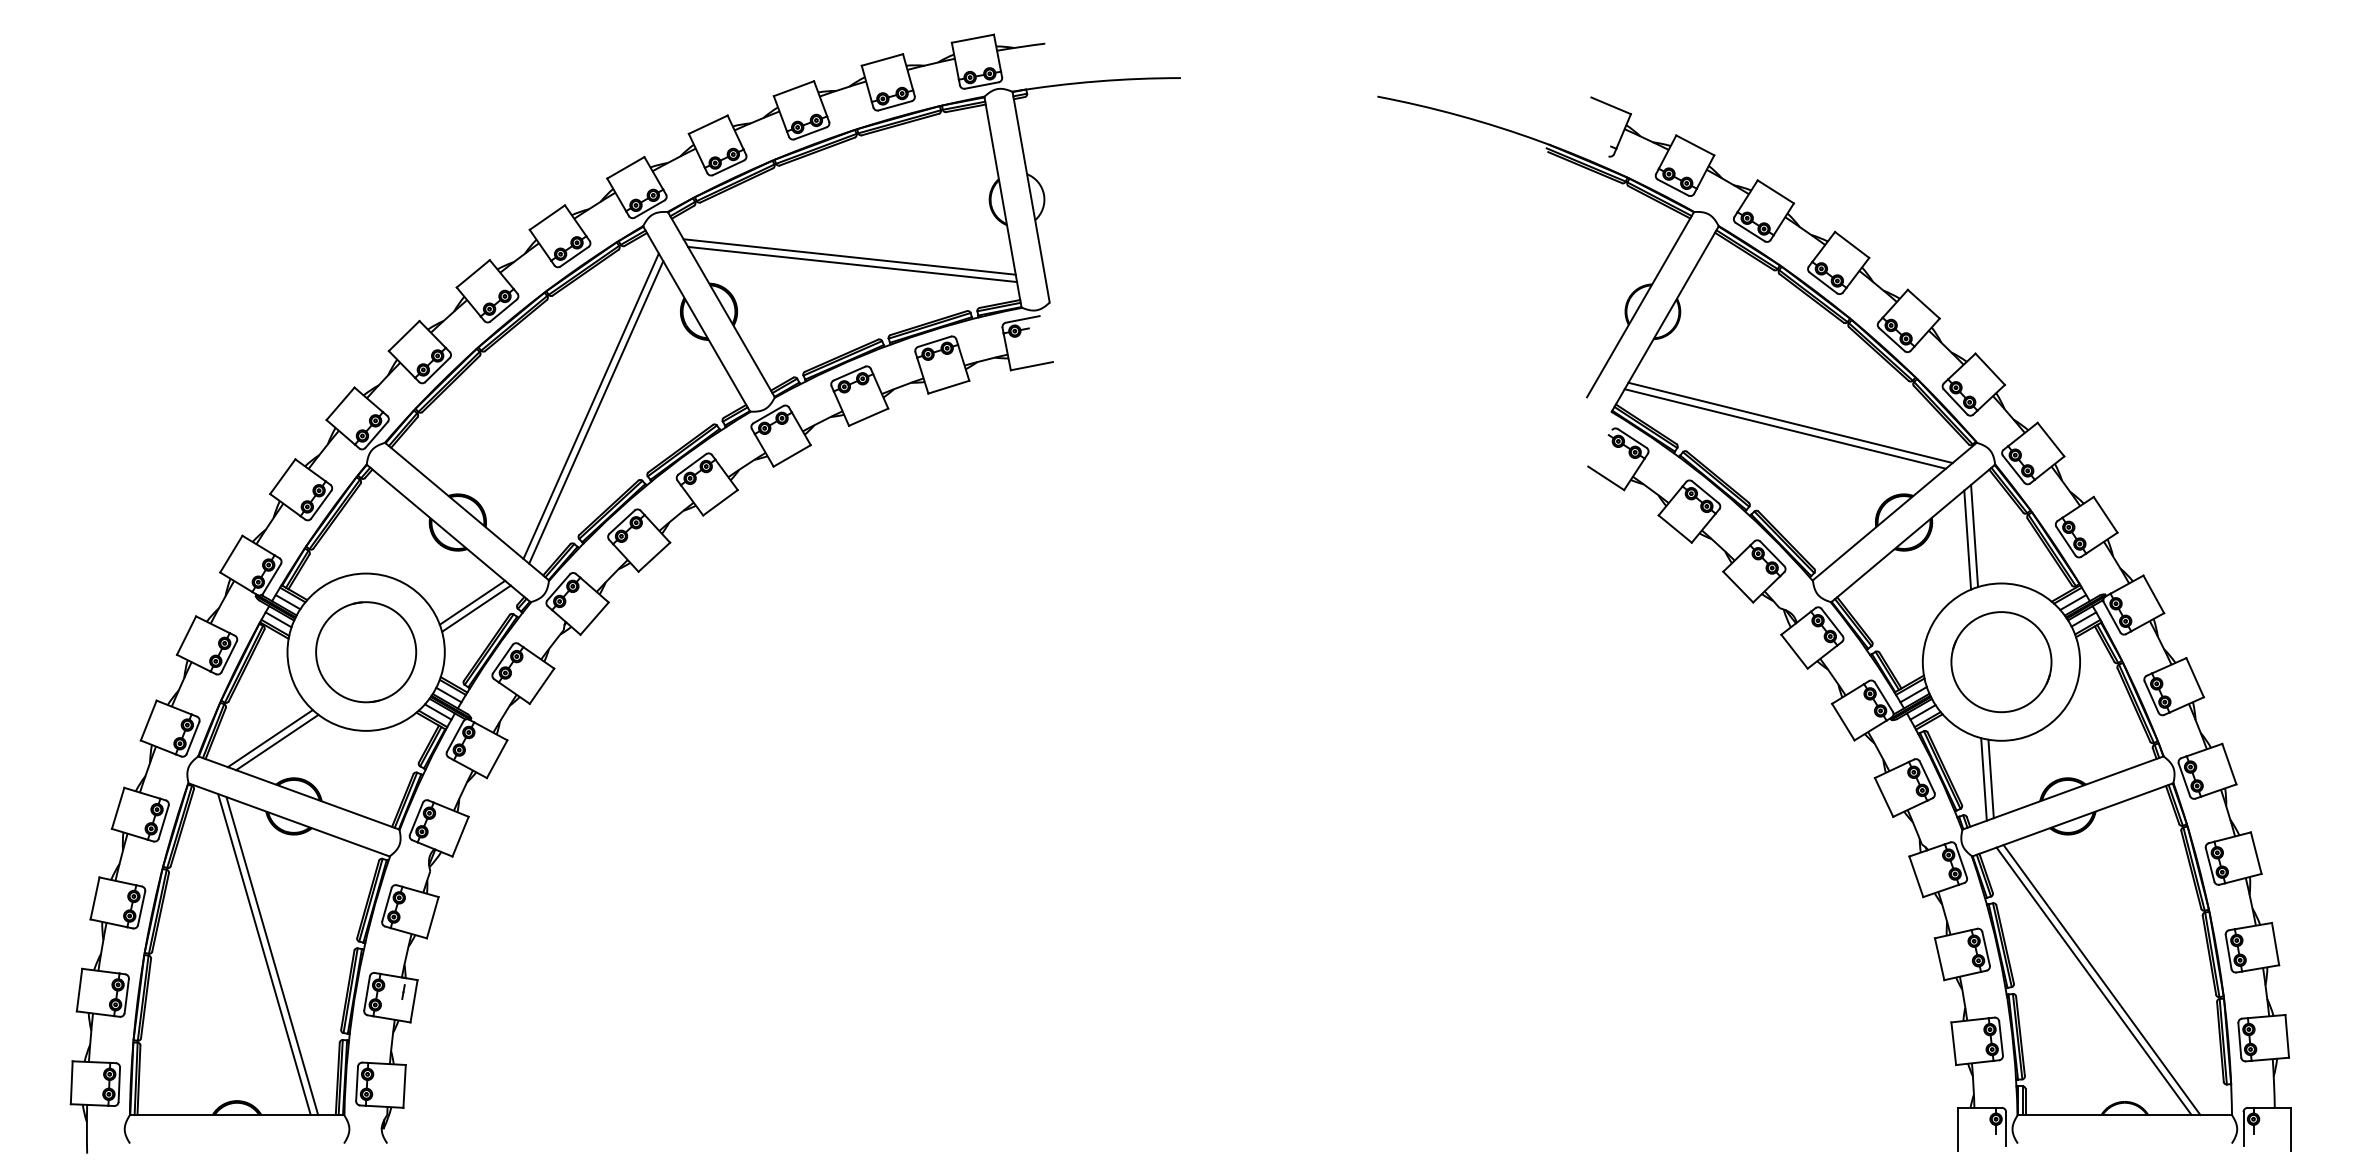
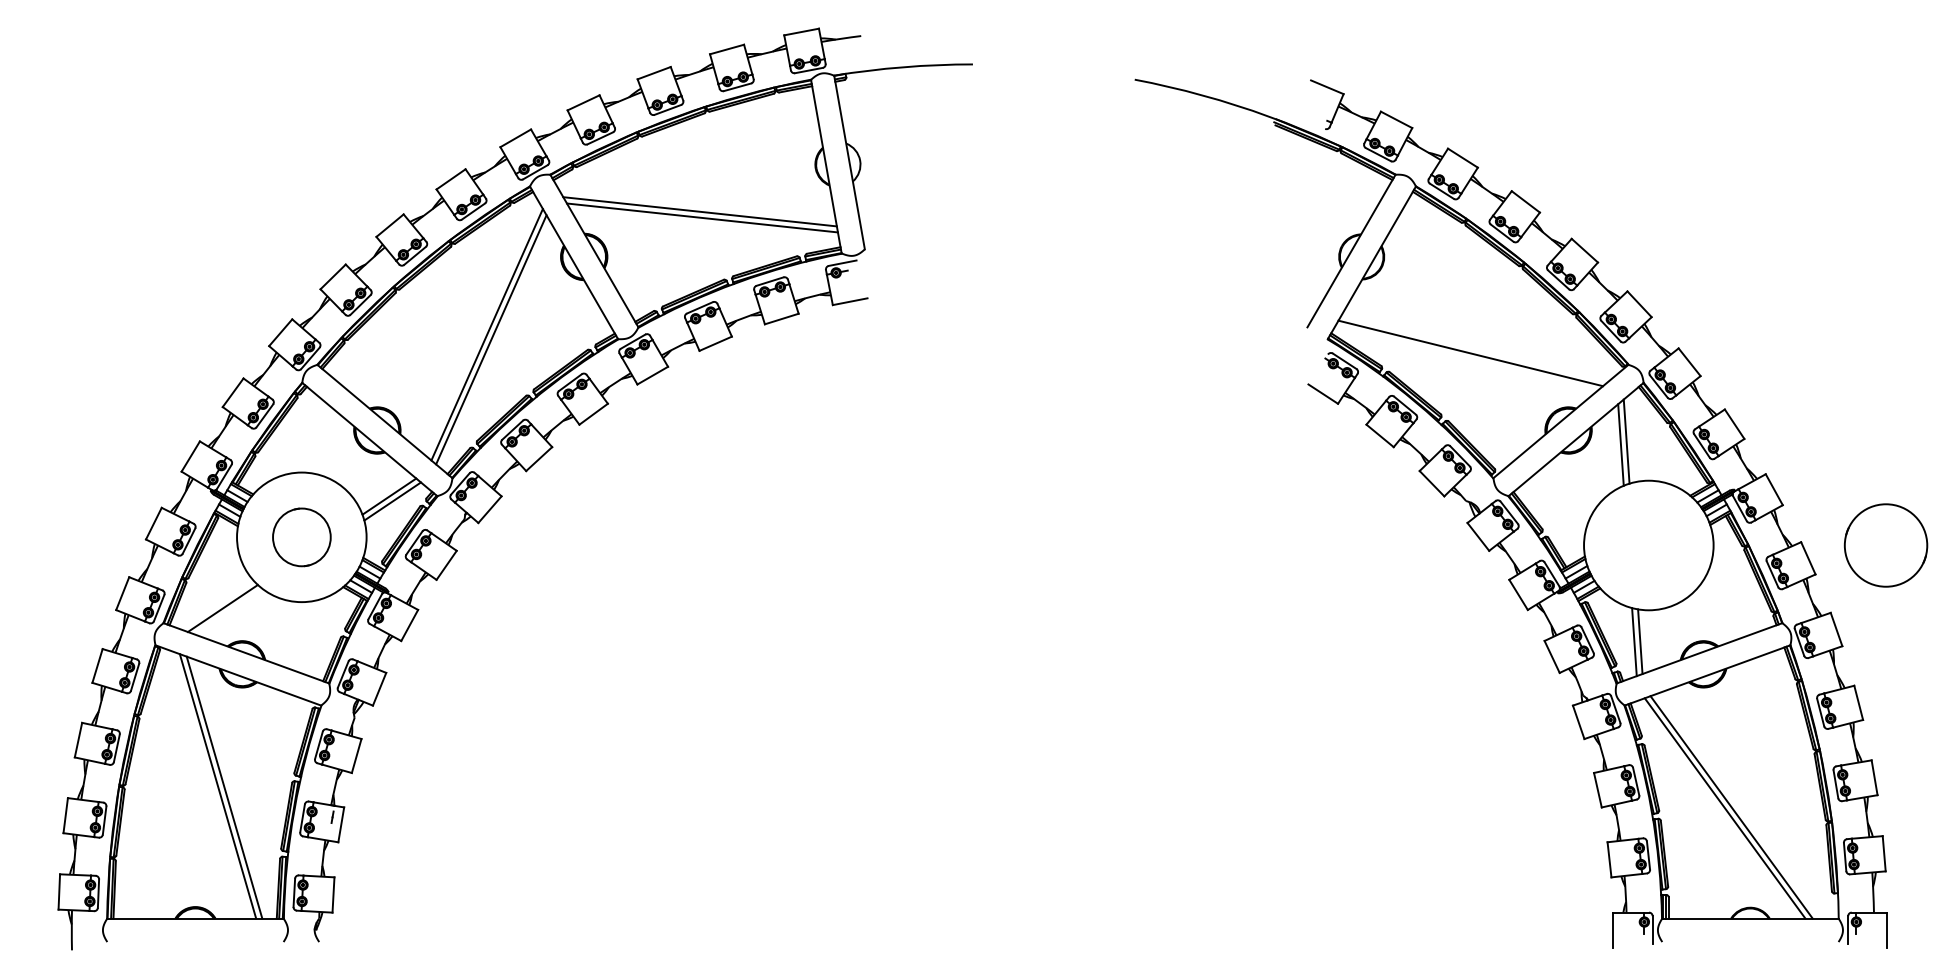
line: (1790, 422) -> (1475, 348), removed
circle: (366, 652) -> (302, 537), size x0.7
circle: (2001, 662) -> (1886, 545), moved
line: (277, 742) -> (228, 611), removed

